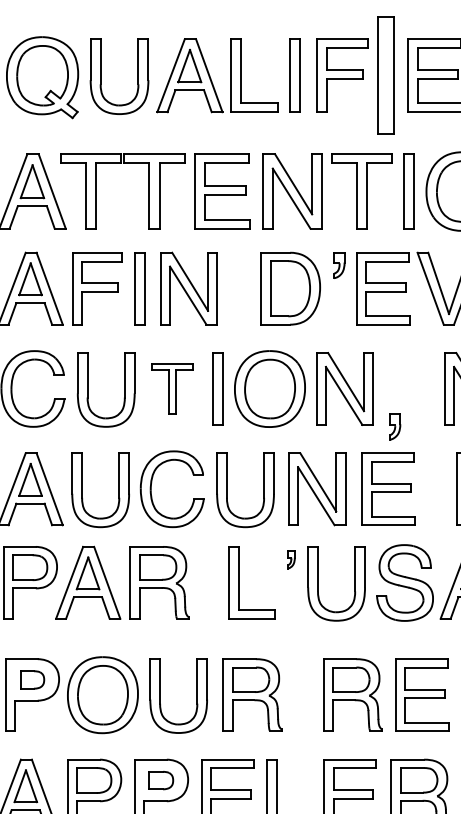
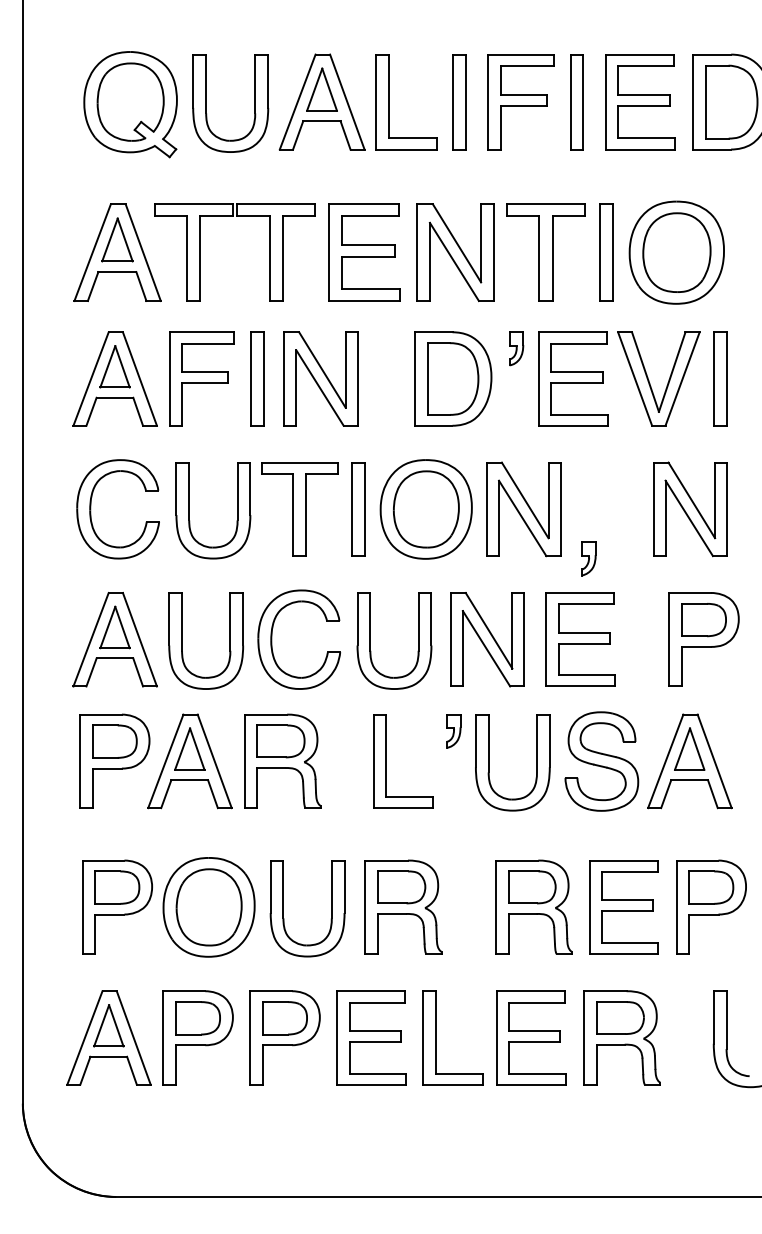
part: (385, 75) -> (576, 102), size x0.62
part: (172, 389) -> (299, 509), size x1.43
part: (290, 559) -> (453, 731), size x1.43
part: (32, 679) -> (117, 887), size x1.43
part: (160, 780) -> (284, 1018), size x1.43

